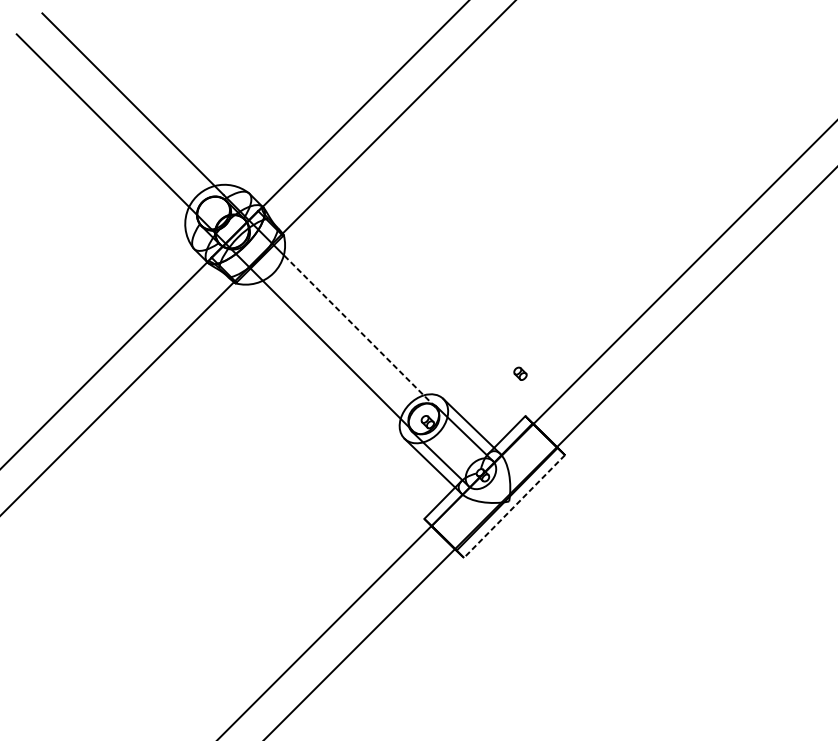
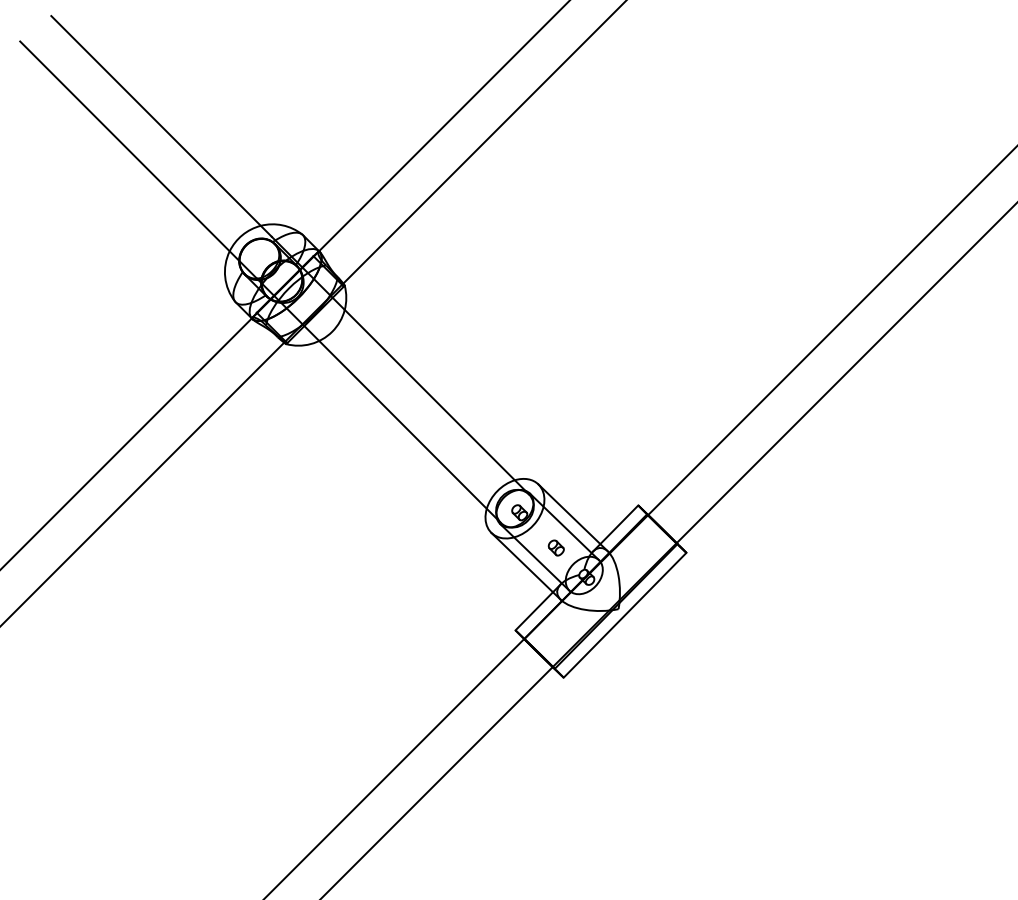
line: (359, 330) -> (436, 401), dashed -> solid
part: (519, 373) -> (555, 547), moved
line: (514, 506) -> (625, 615), dashed -> solid

